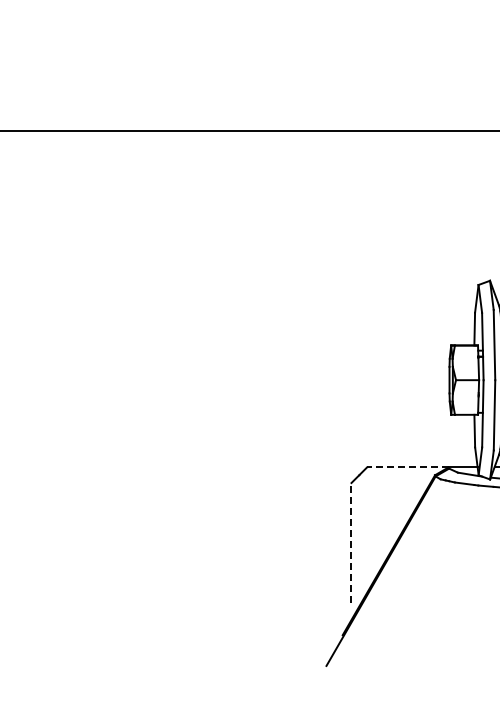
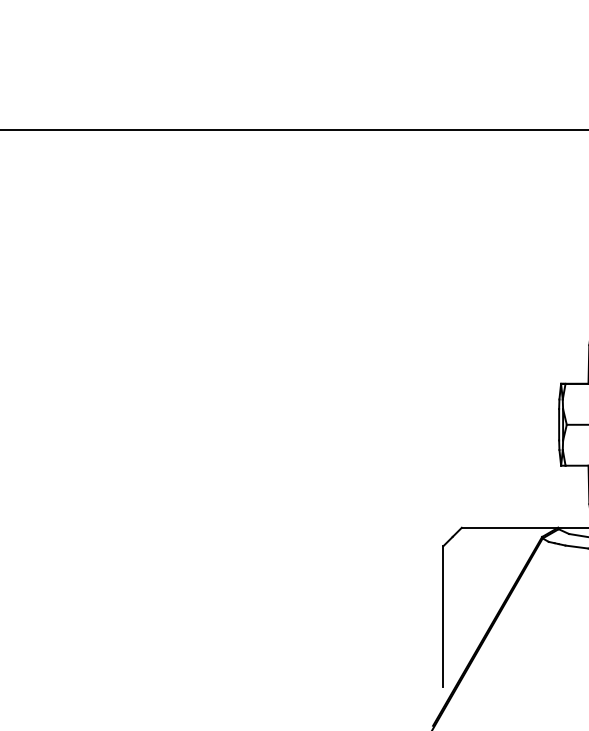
line: (407, 467) -> (509, 527), dashed -> solid
line: (351, 542) -> (443, 616), dashed -> solid

